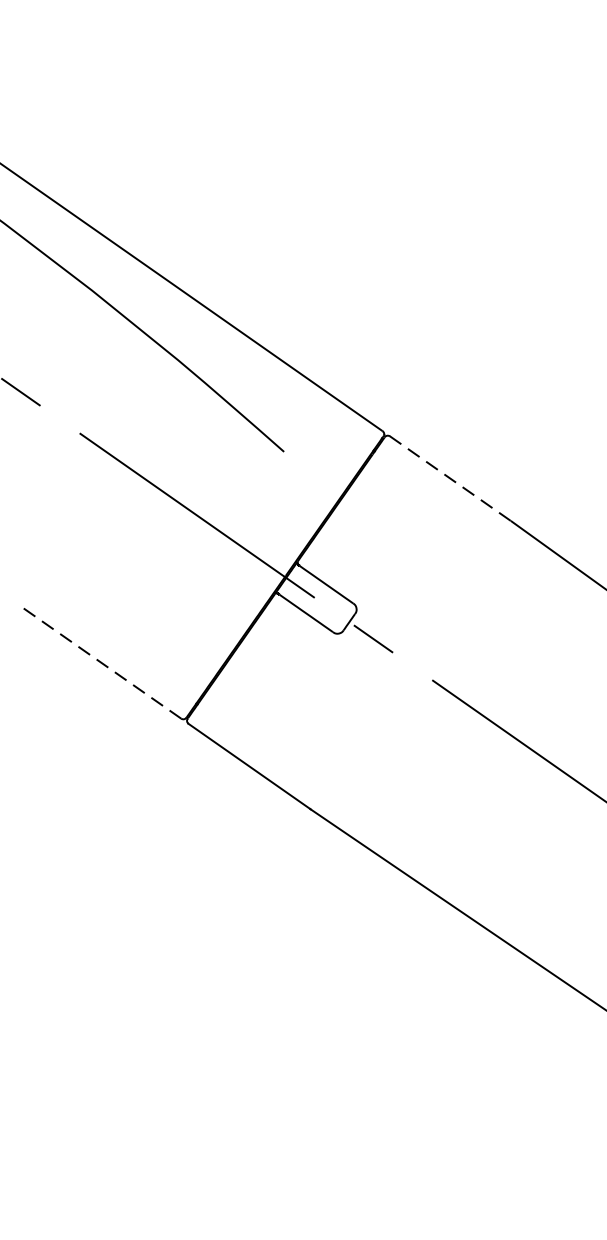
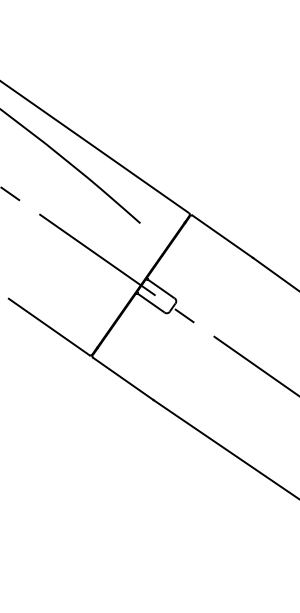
line: (450, 478) -> (222, 236), dashed -> solid
line: (98, 660) -> (48, 326), dashed -> solid

